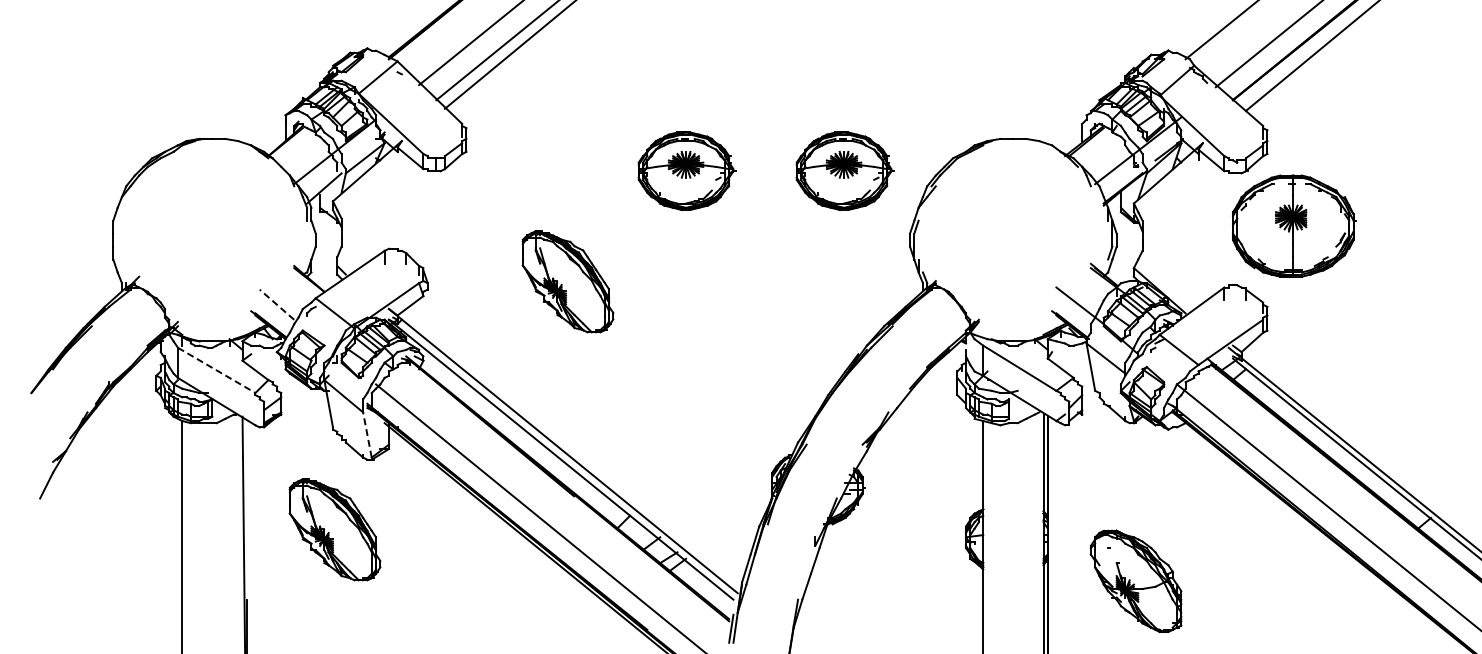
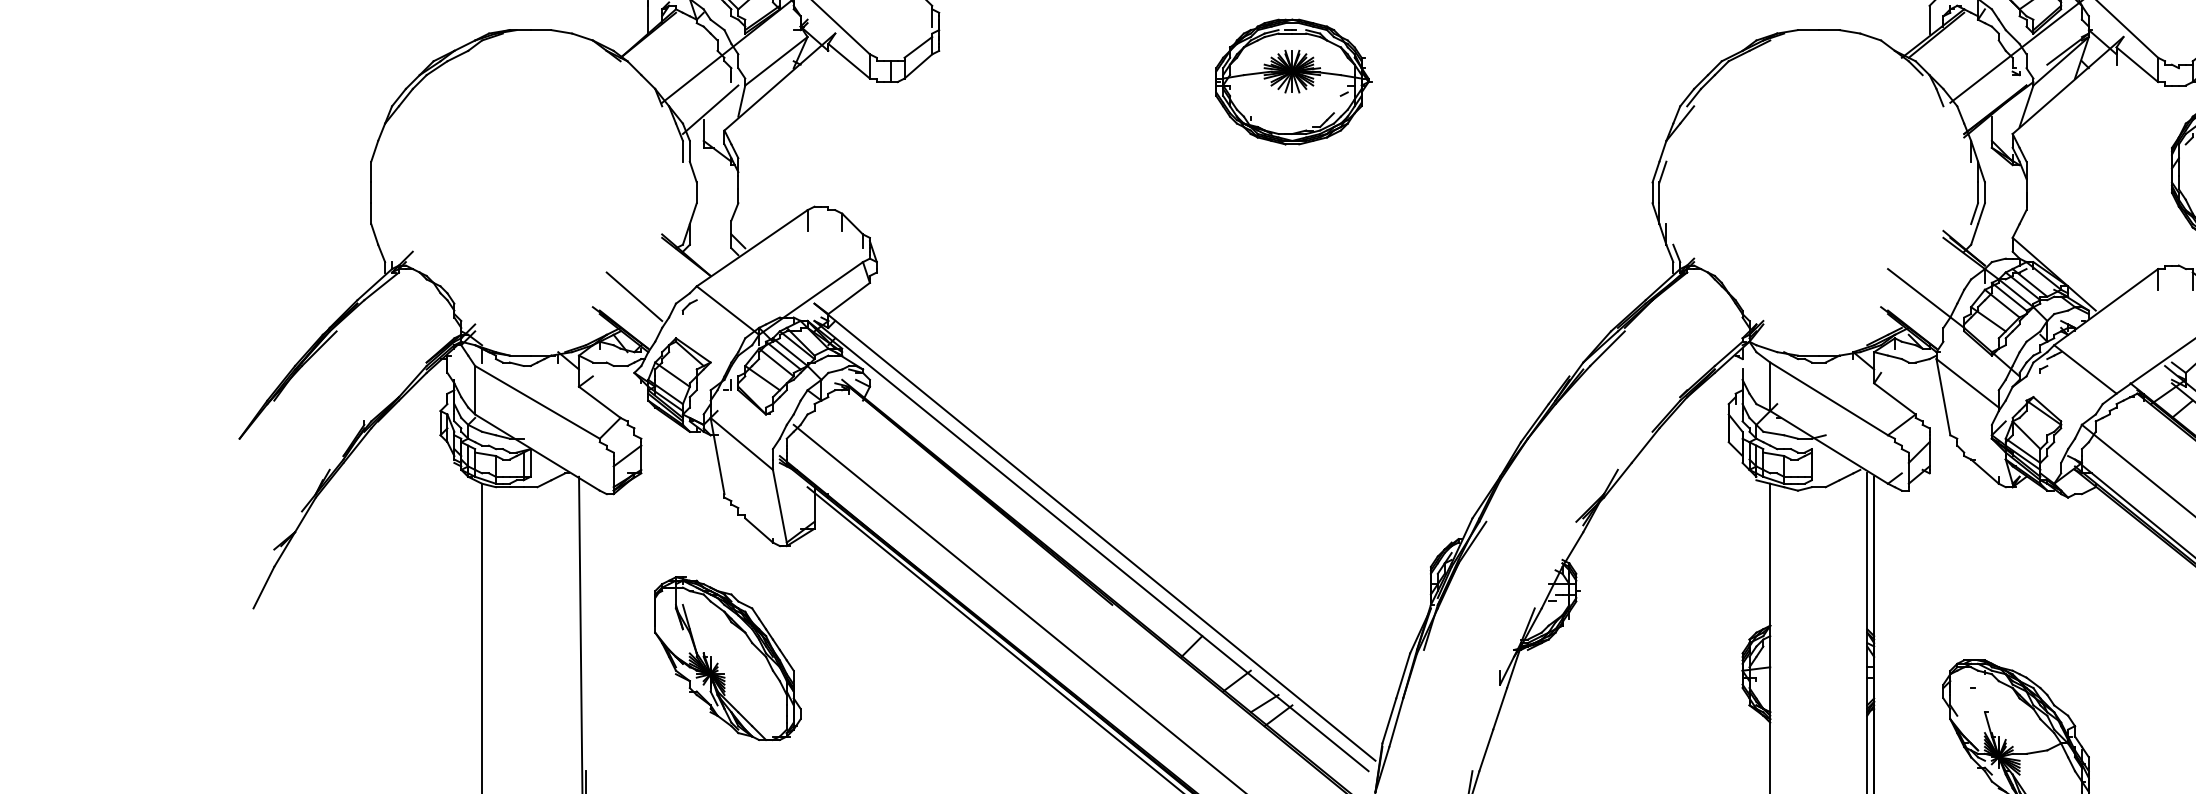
part: (844, 171) -> (1547, 82), removed
part: (567, 281) -> (1101, 259), removed
line: (276, 304) -> (633, 296), dashed -> solid
line: (216, 370) -> (537, 402), dashed -> solid
line: (367, 434) -> (780, 505), dashed -> solid

